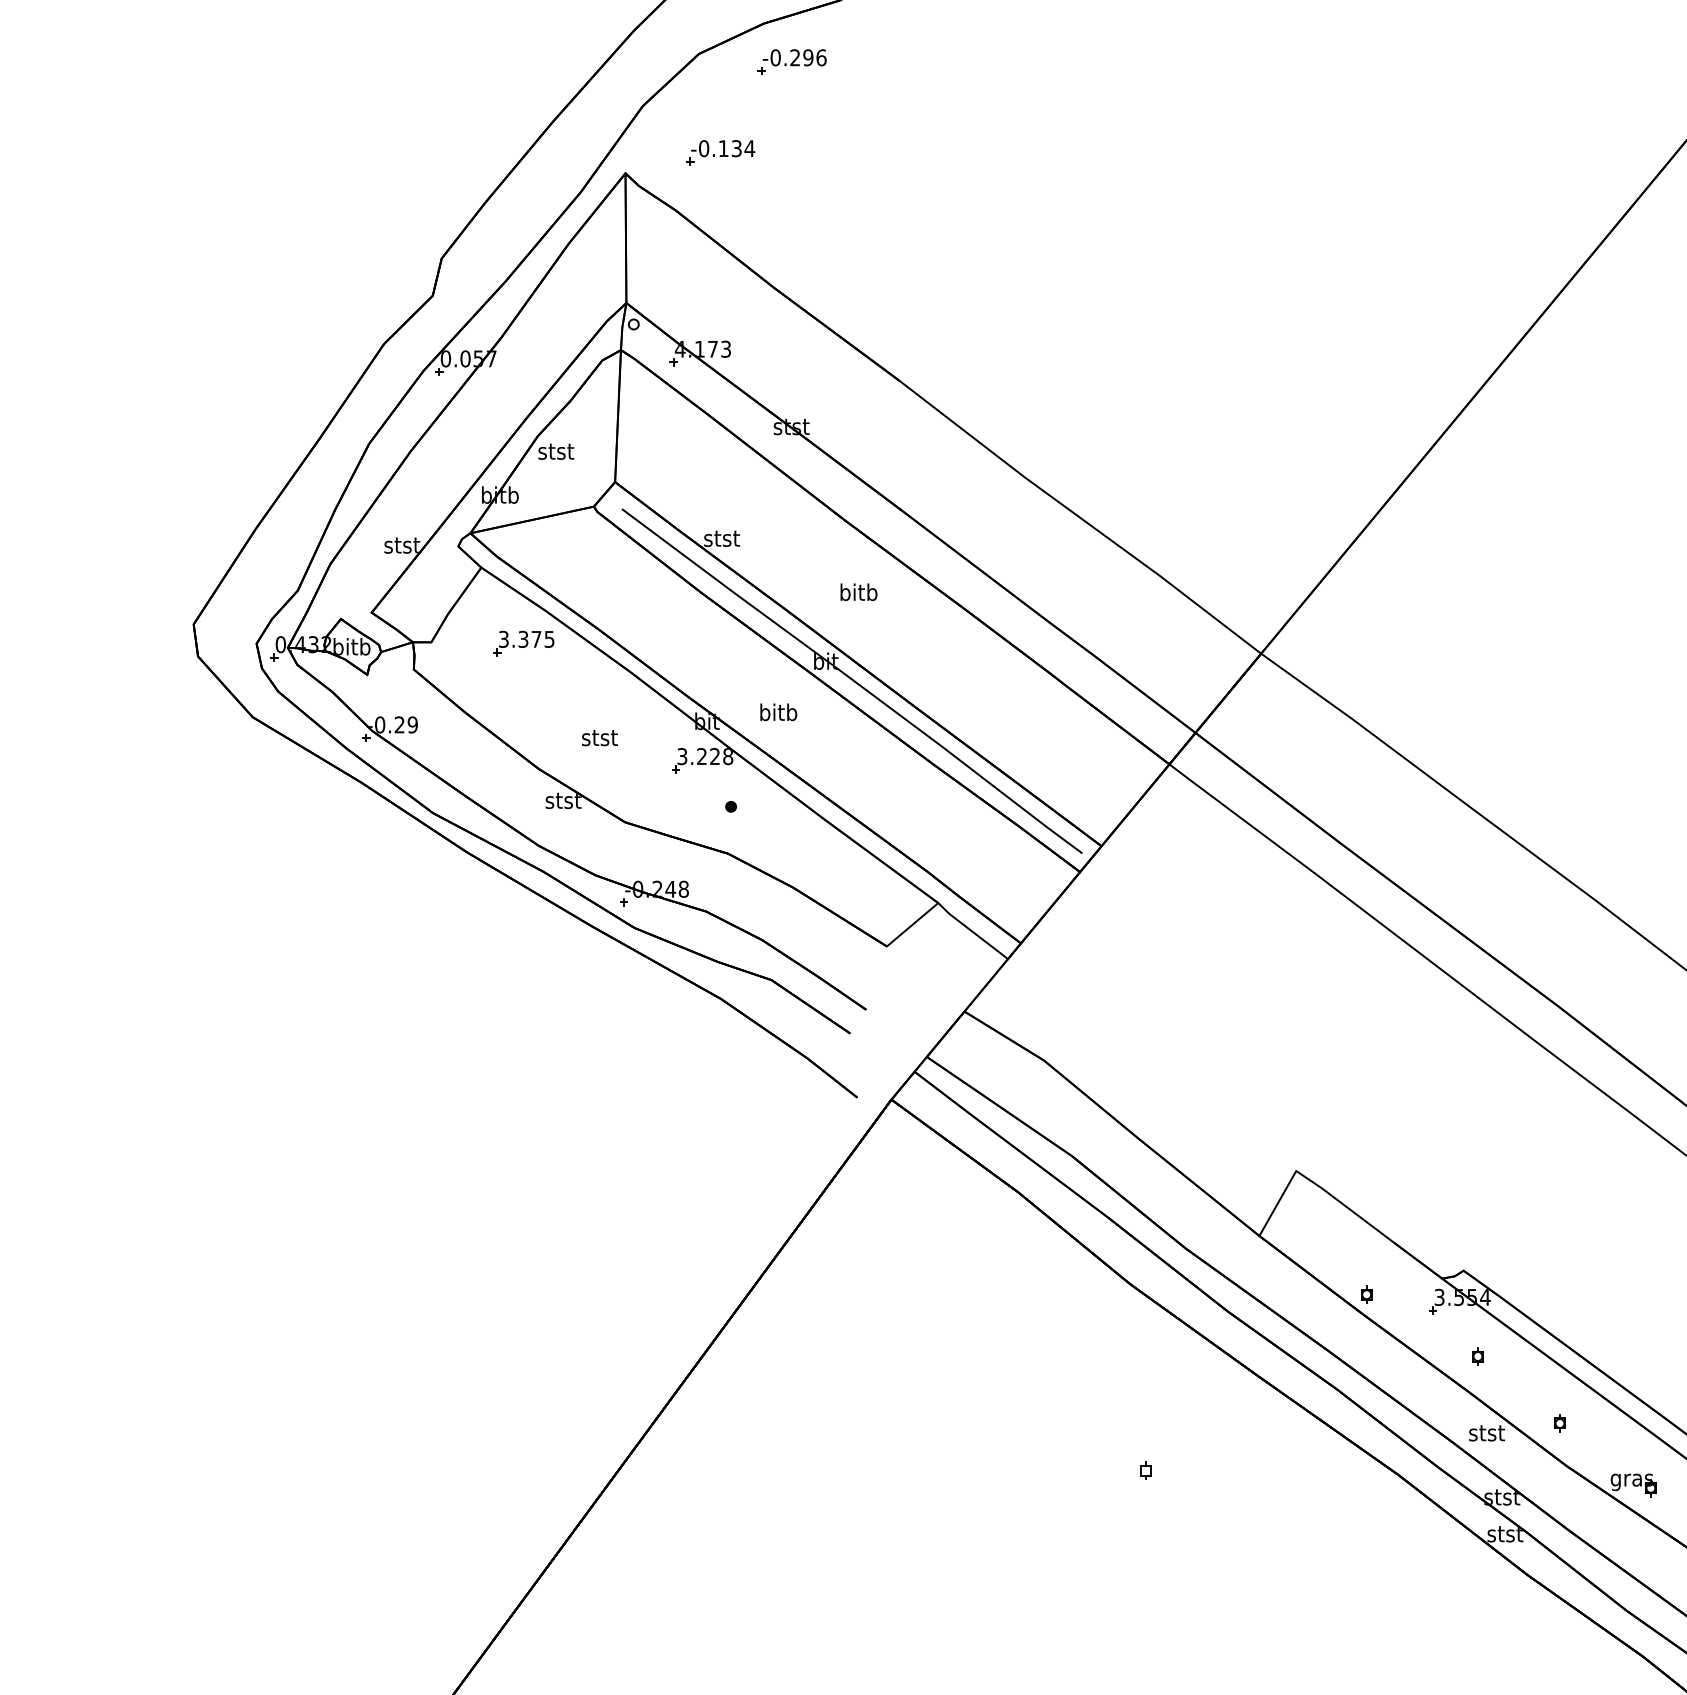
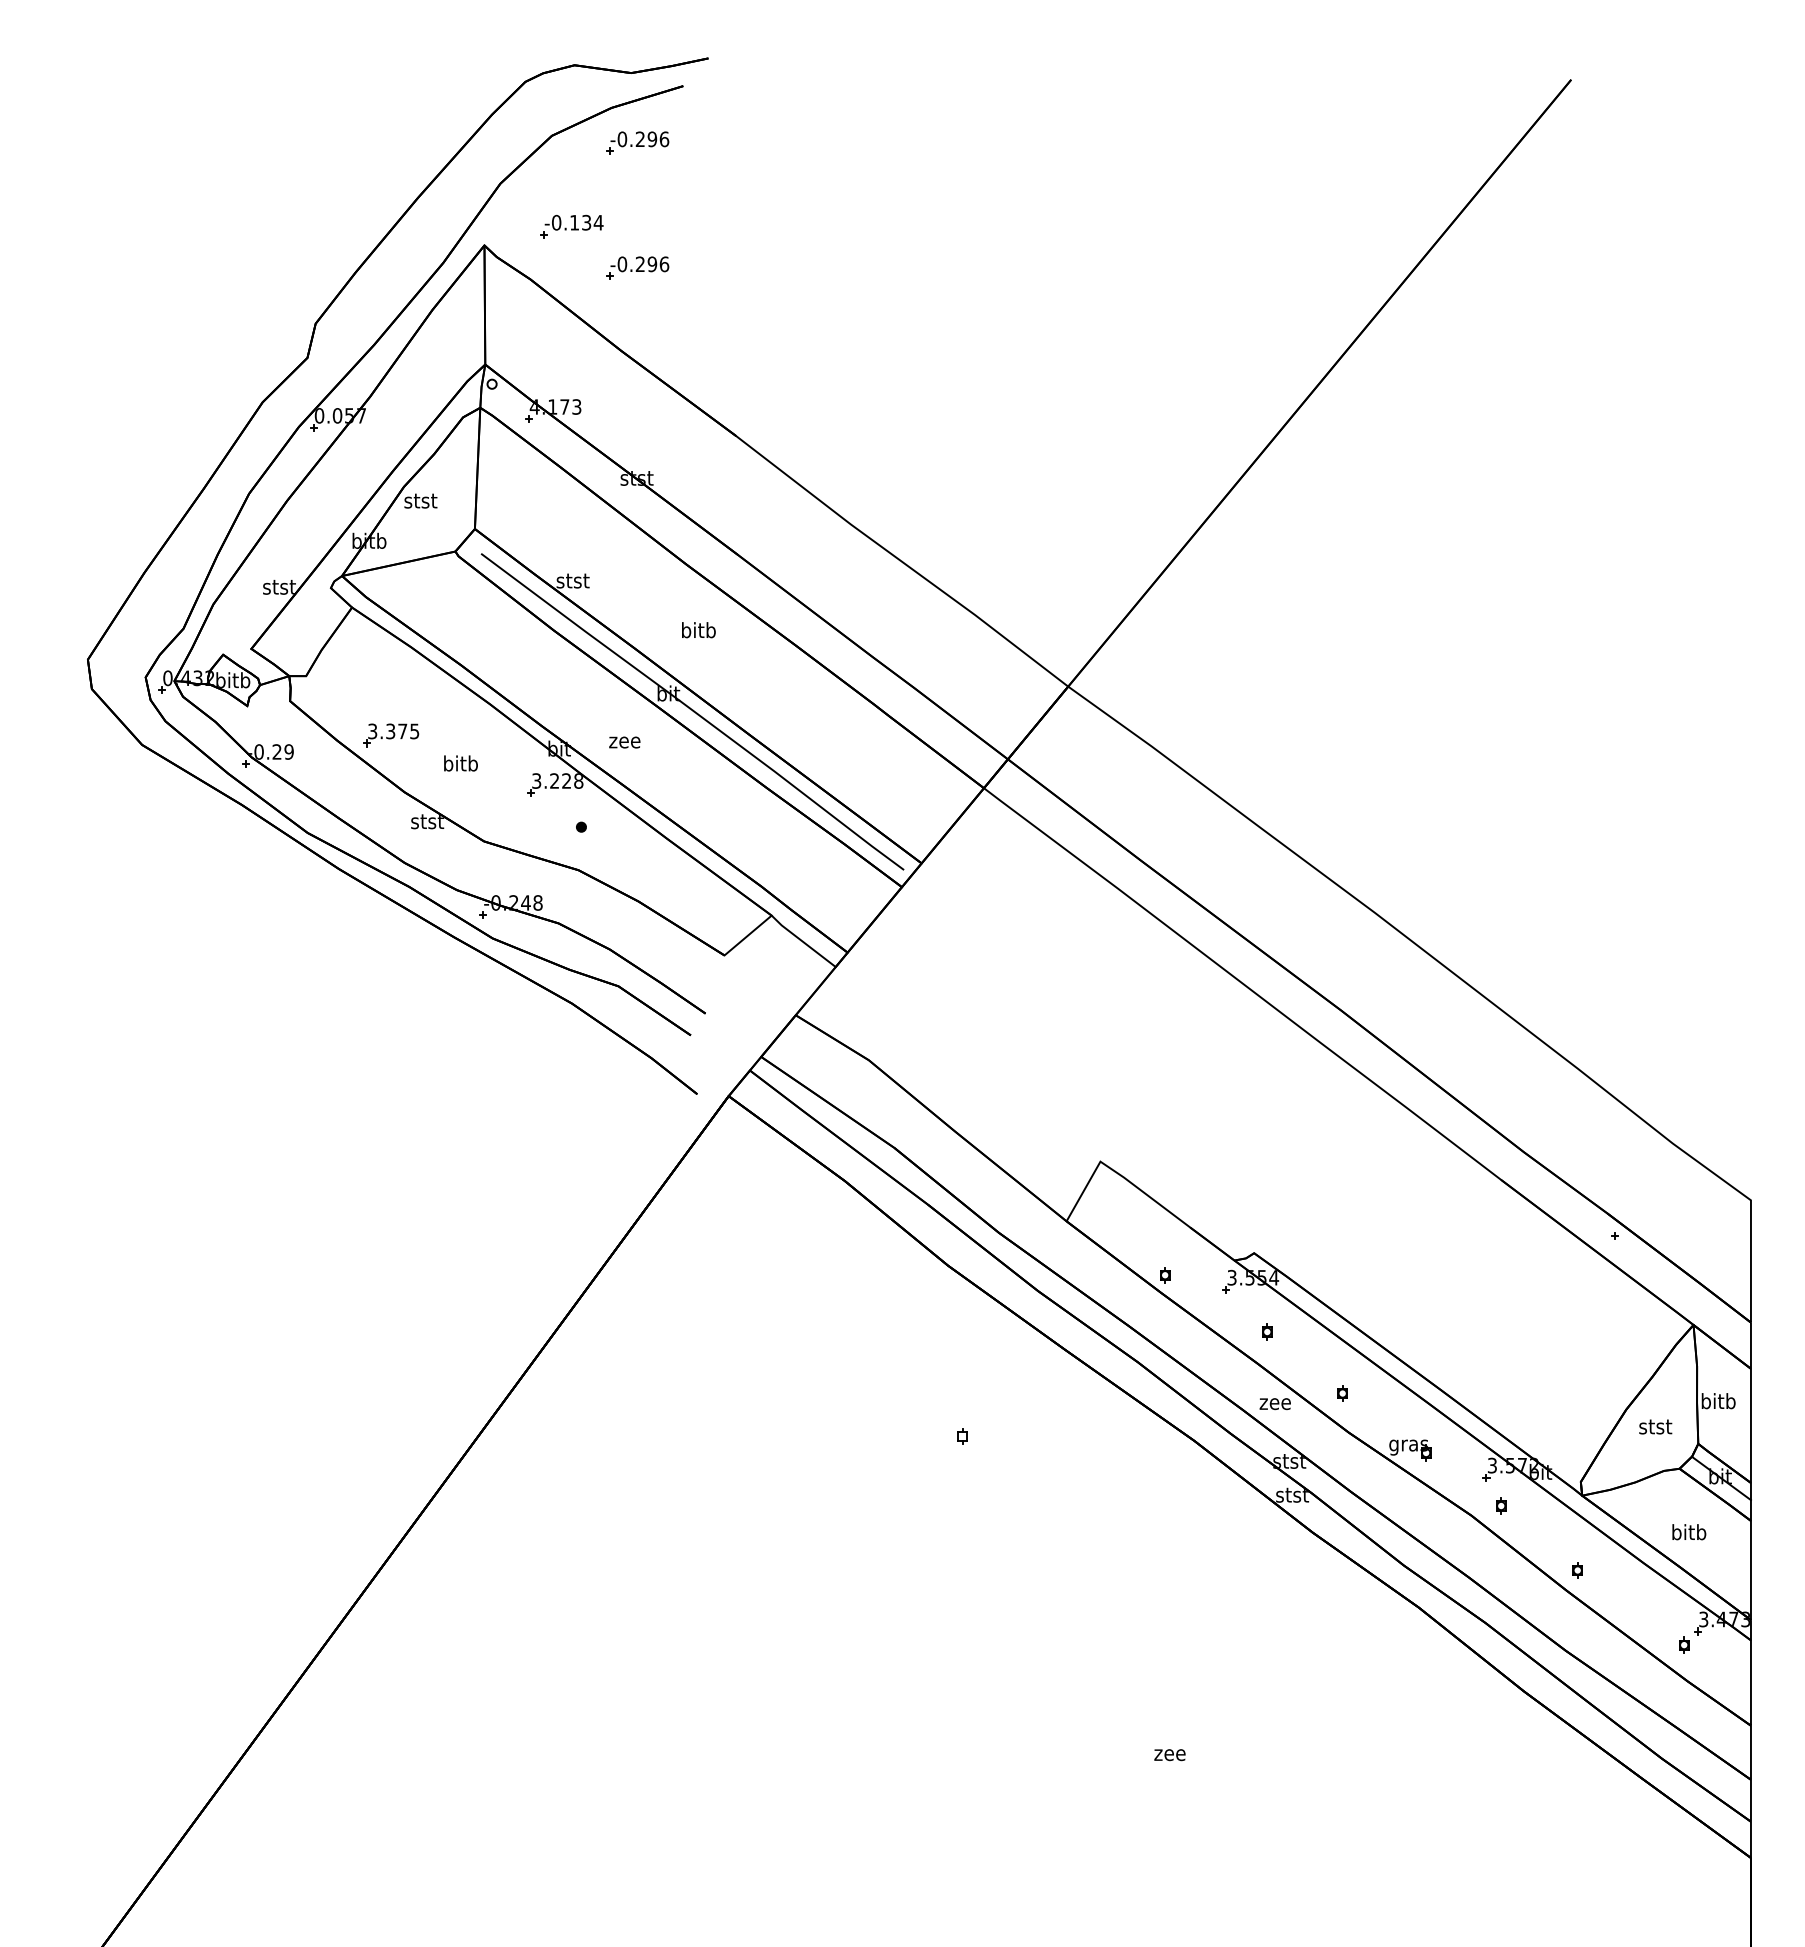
part: (792, 197) -> (637, 267), added
part: (524, 643) -> (391, 735), moved
text: (779, 712) -> (625, 740), bitb -> zee
text: (599, 737) -> (460, 763), stst -> bitb
text: (1486, 1433) -> (1275, 1402), stst -> zee

